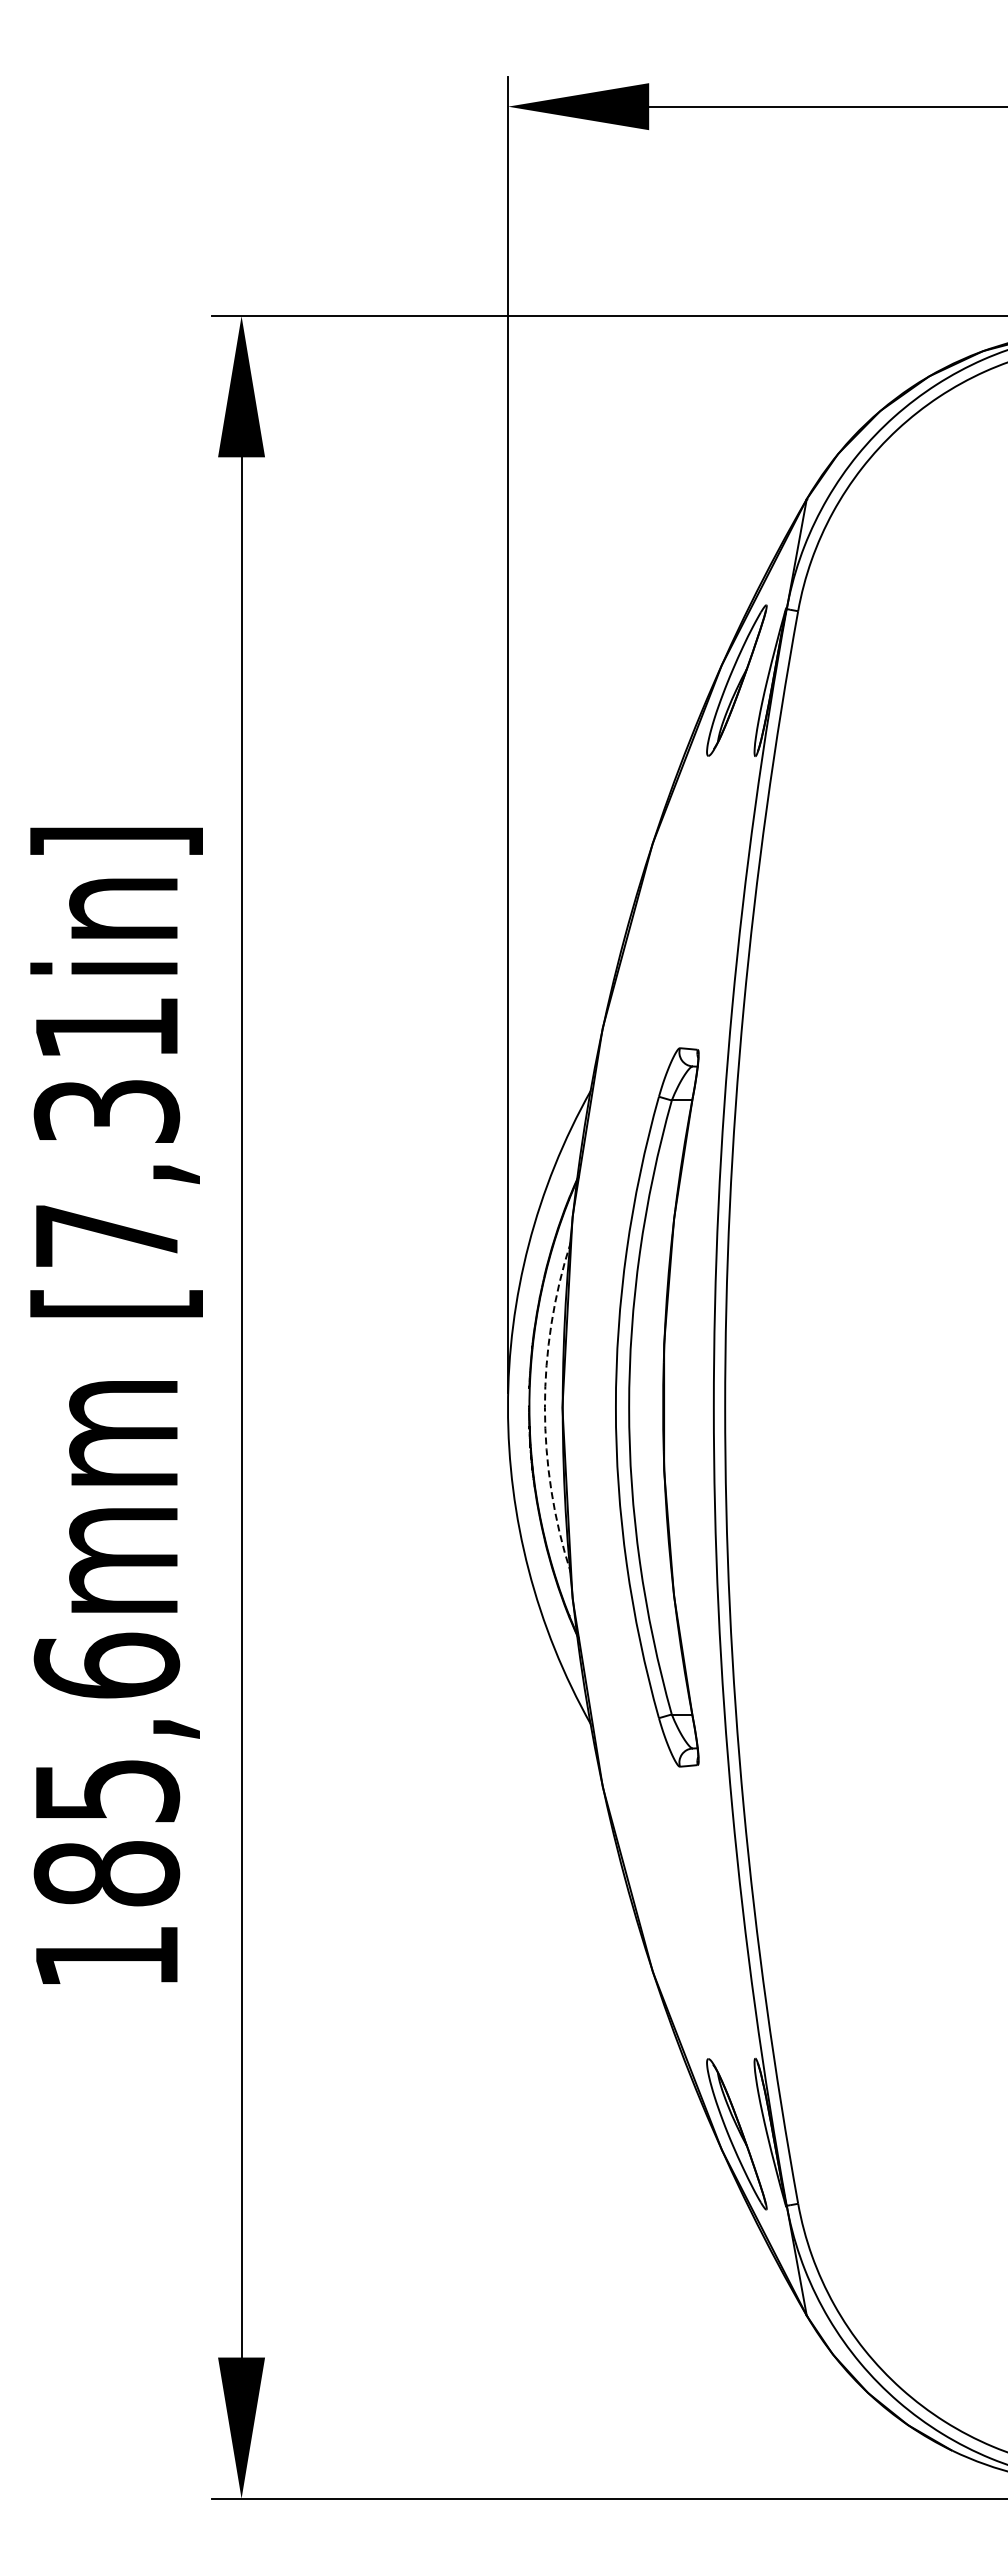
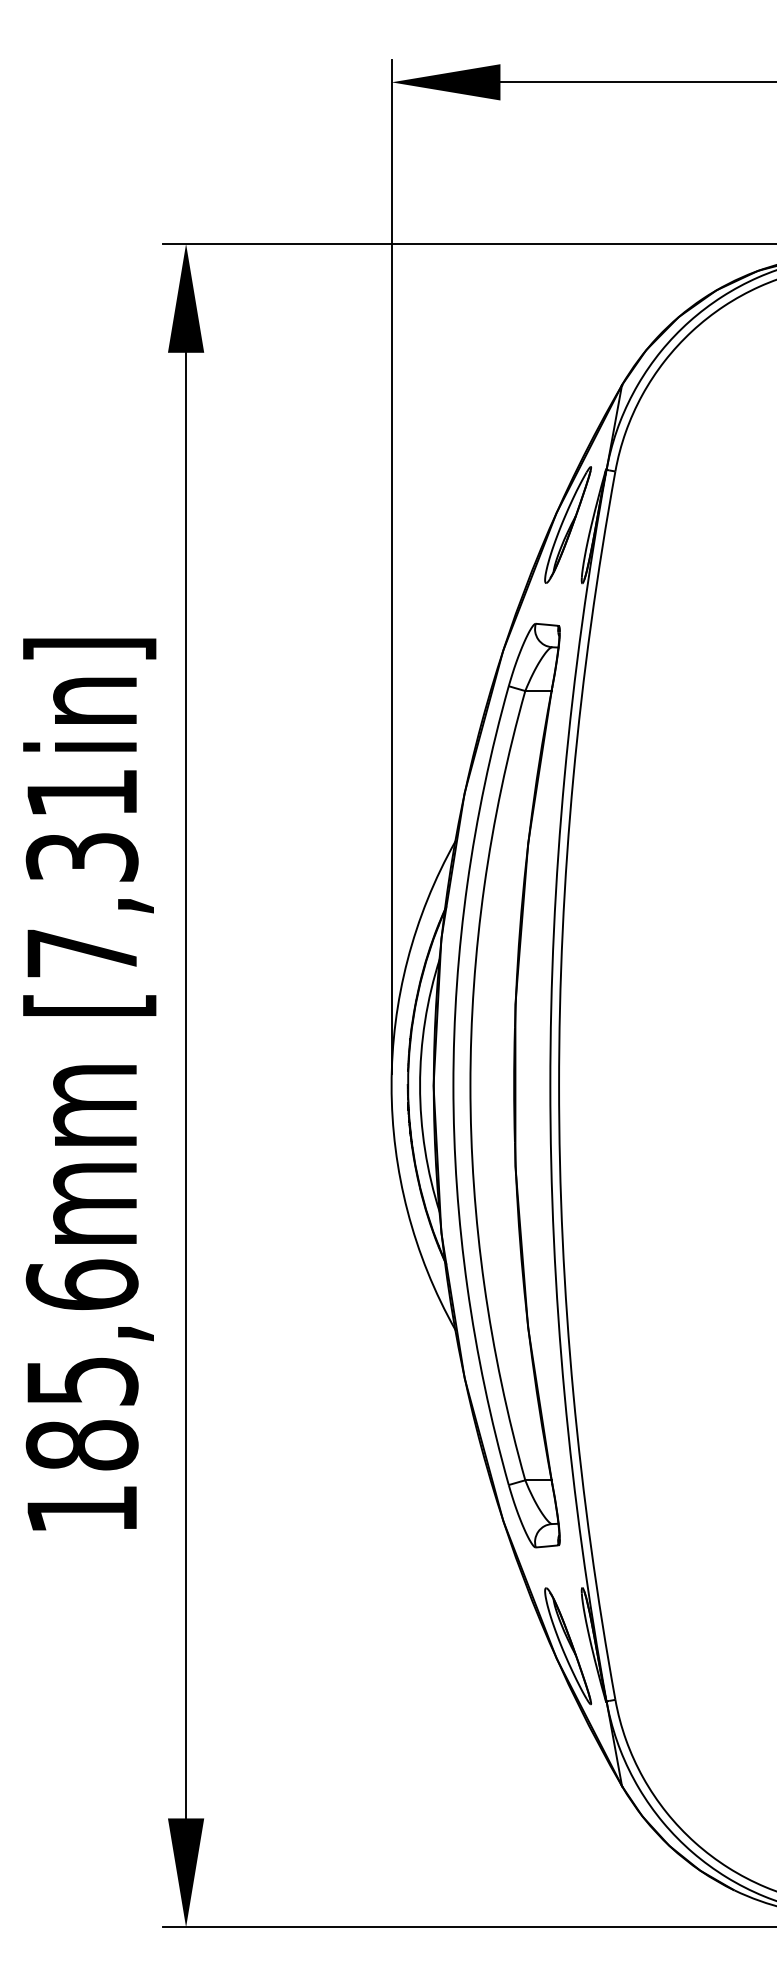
arc: (544, 1407) -> (419, 1085), dashed -> solid
part: (657, 1407) -> (506, 1085), size x1.67

